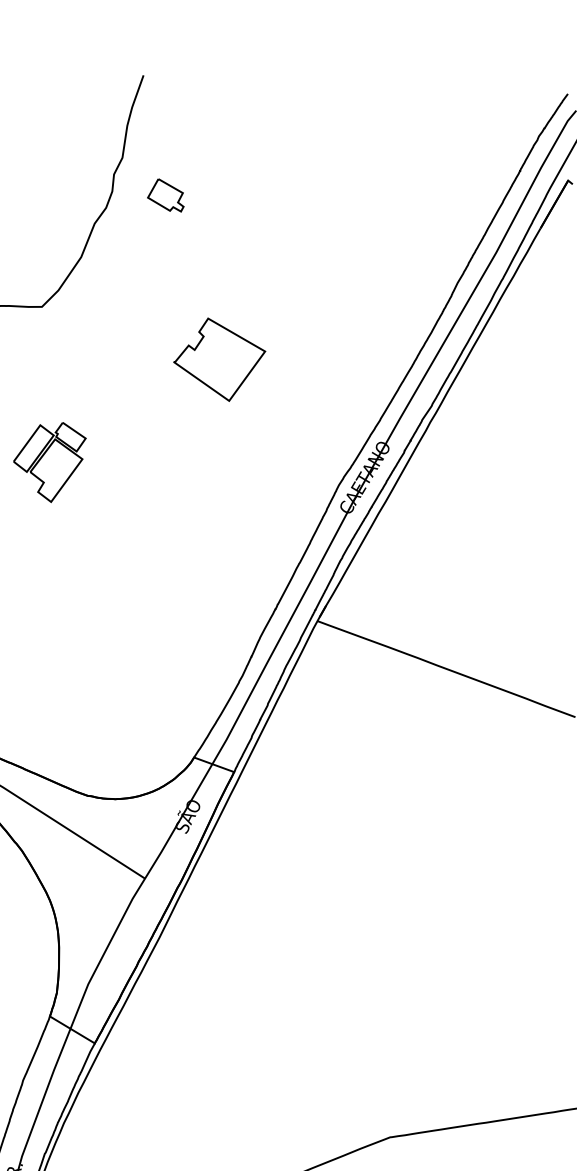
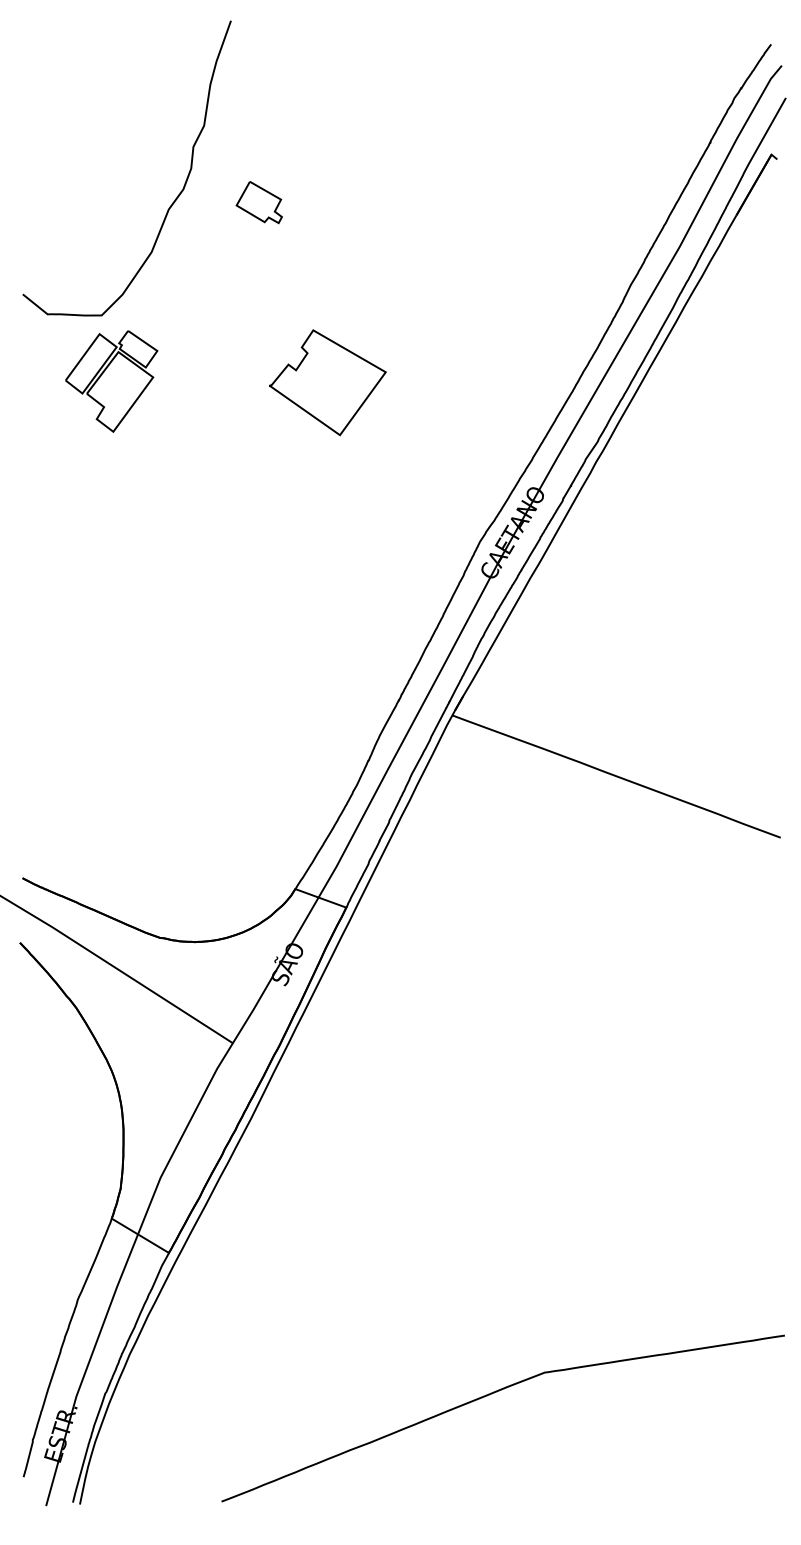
part: (165, 195) -> (258, 202), moved
part: (49, 462) -> (111, 381), moved

